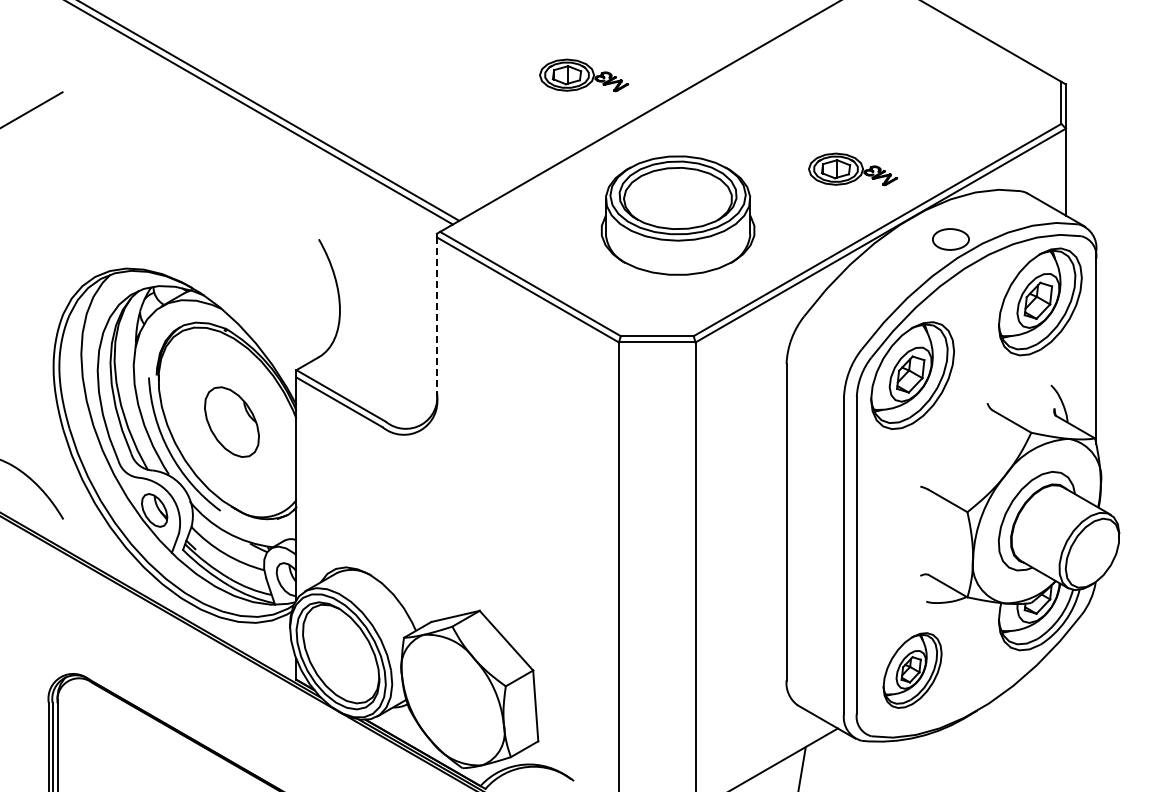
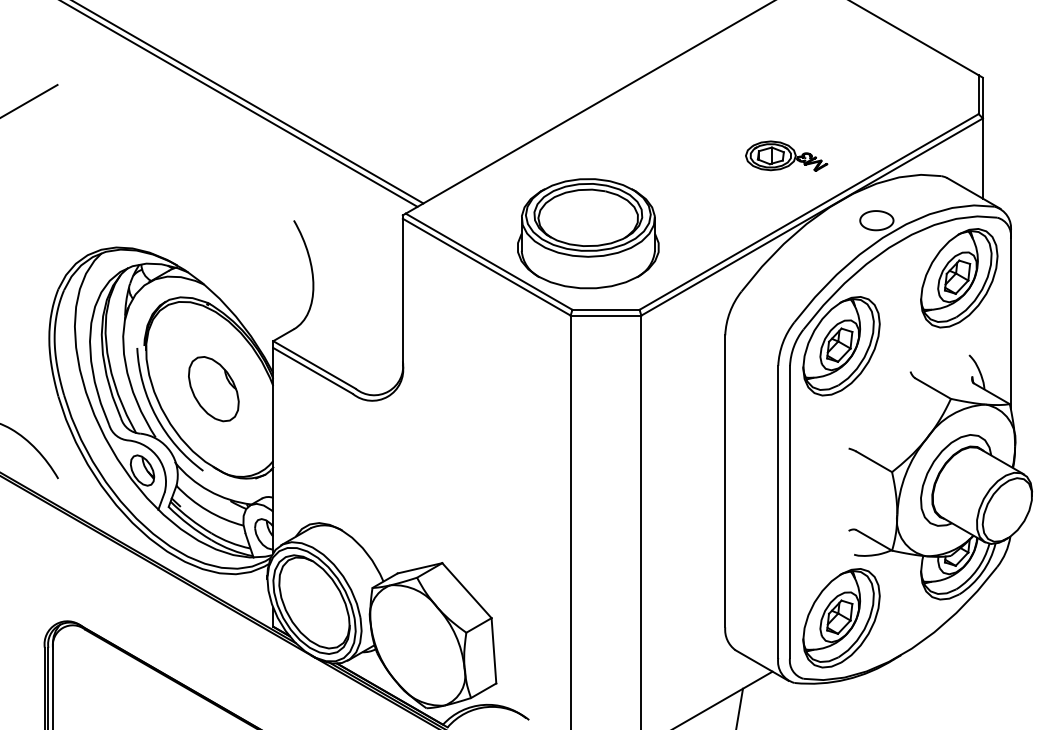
part: (584, 75) -> (538, 69), removed
part: (677, 215) -> (587, 233), moved
line: (436, 317) -> (402, 292), dashed -> solid
part: (912, 670) -> (841, 618), size x1.43

